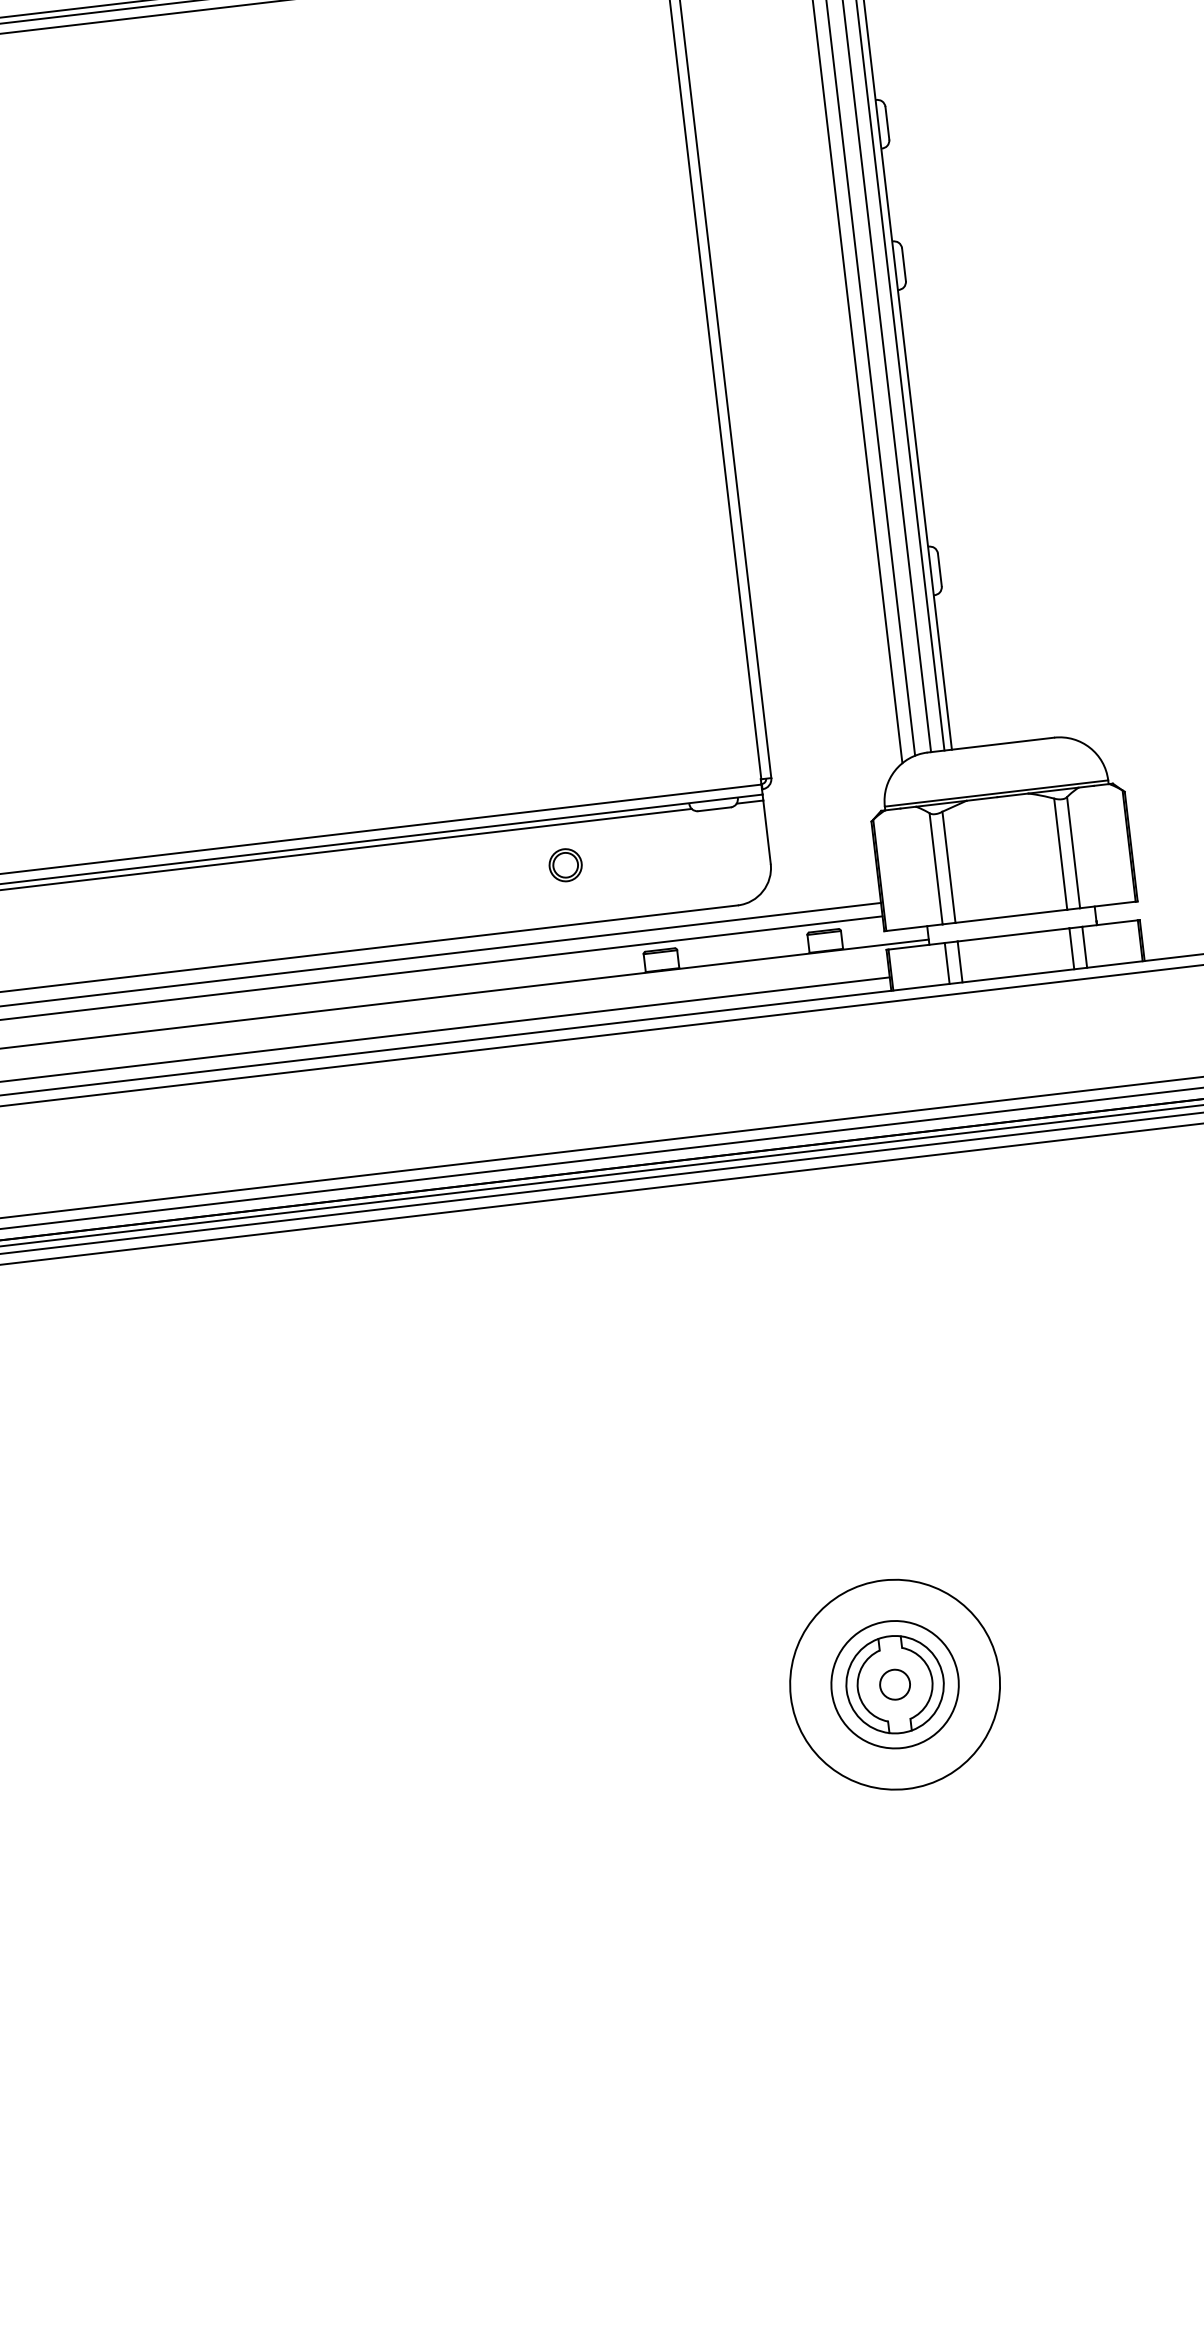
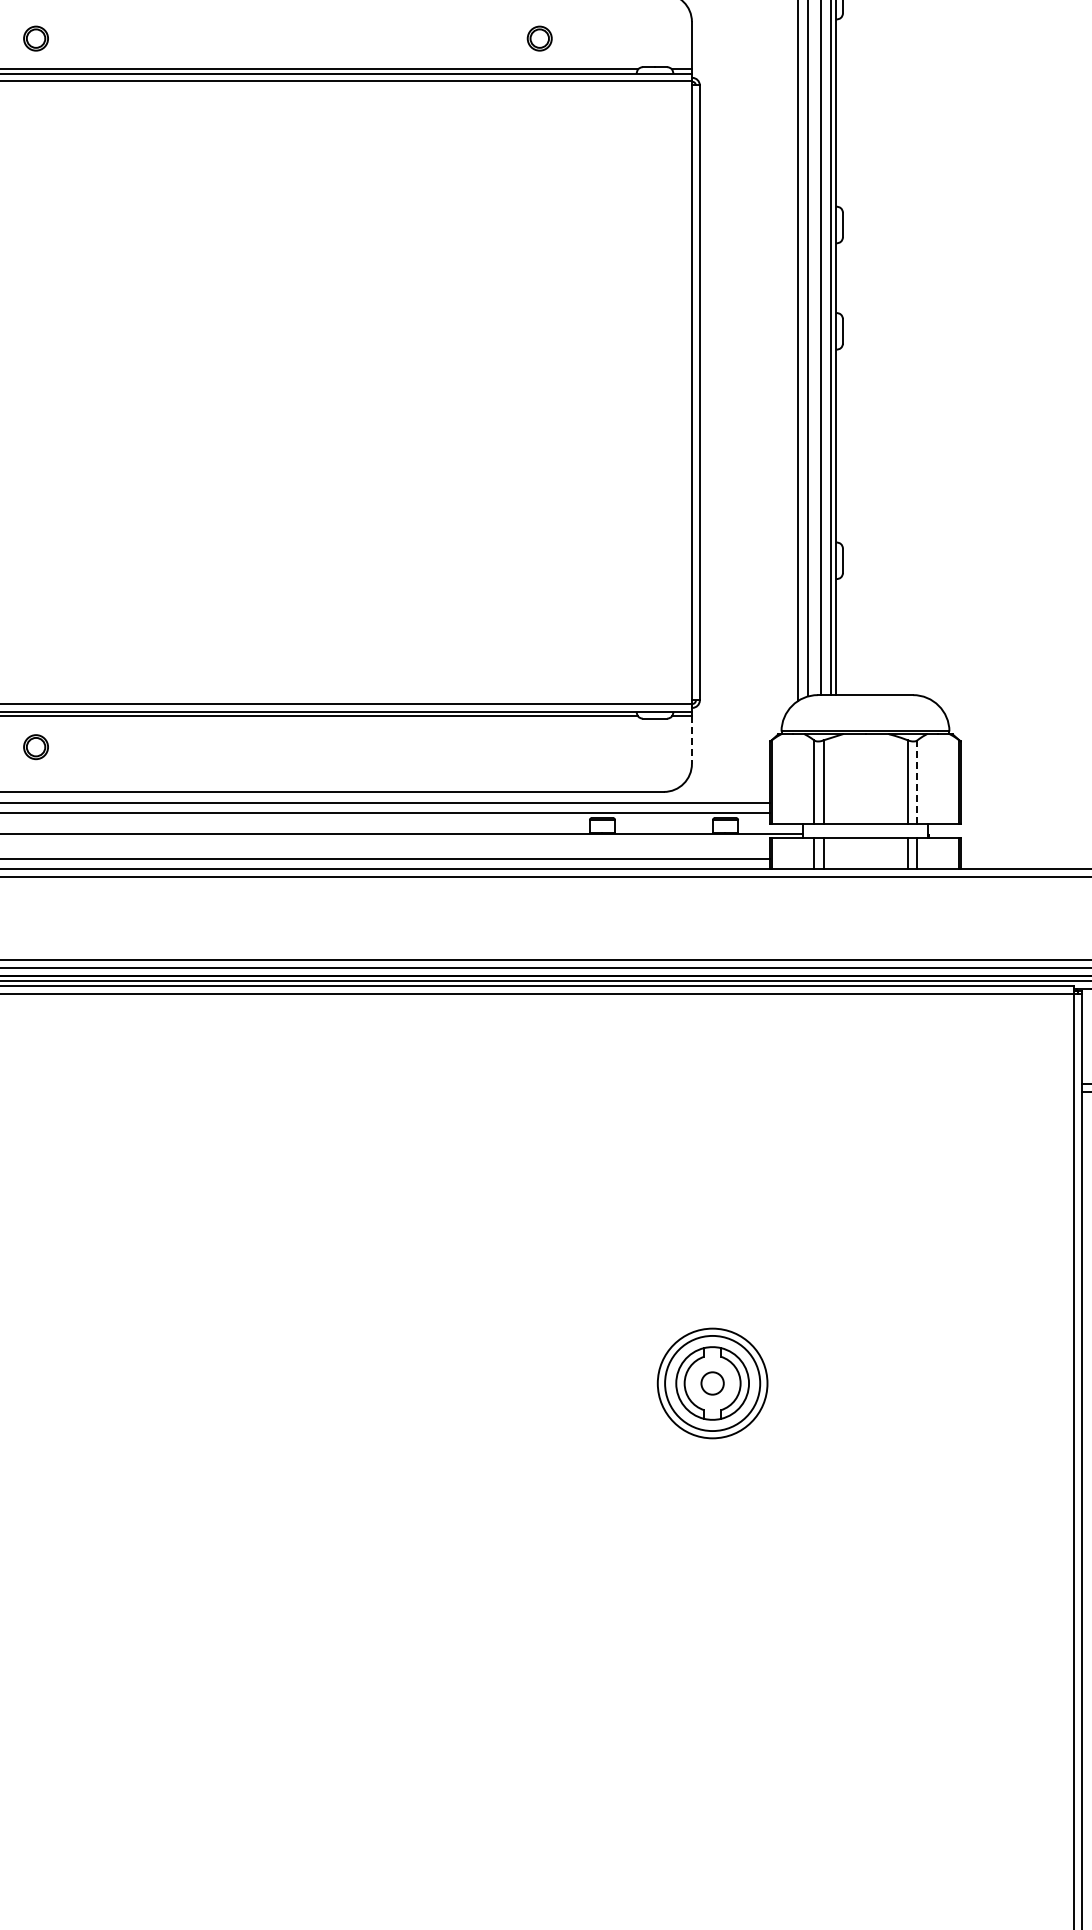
line: (766, 832) -> (691, 740), solid -> dashed
line: (1073, 853) -> (917, 782), solid -> dashed
part: (565, 865) -> (539, 747), removed
circle: (894, 1684) -> (712, 1383), size x0.7

